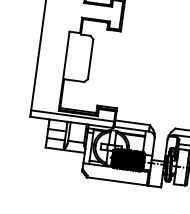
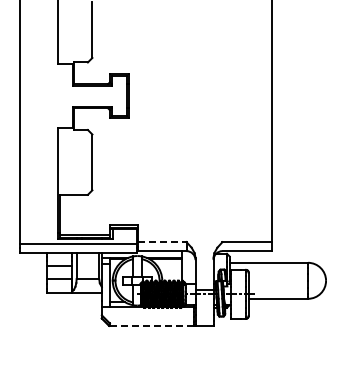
line: (132, 123) -> (162, 242), solid -> dashed
line: (117, 181) -> (152, 325), solid -> dashed

